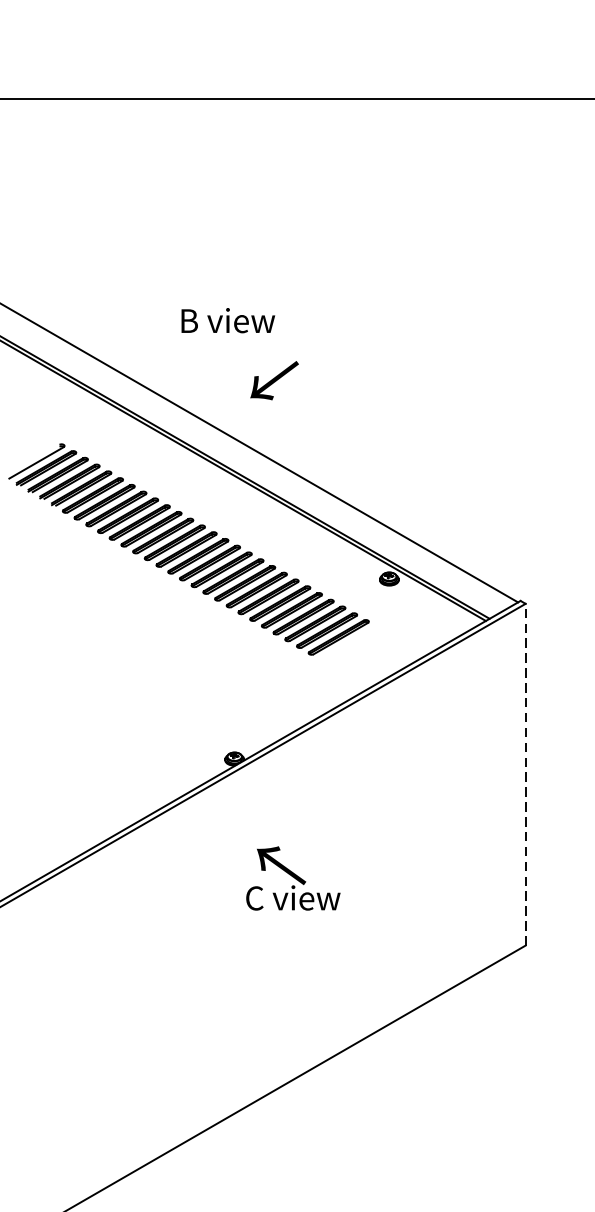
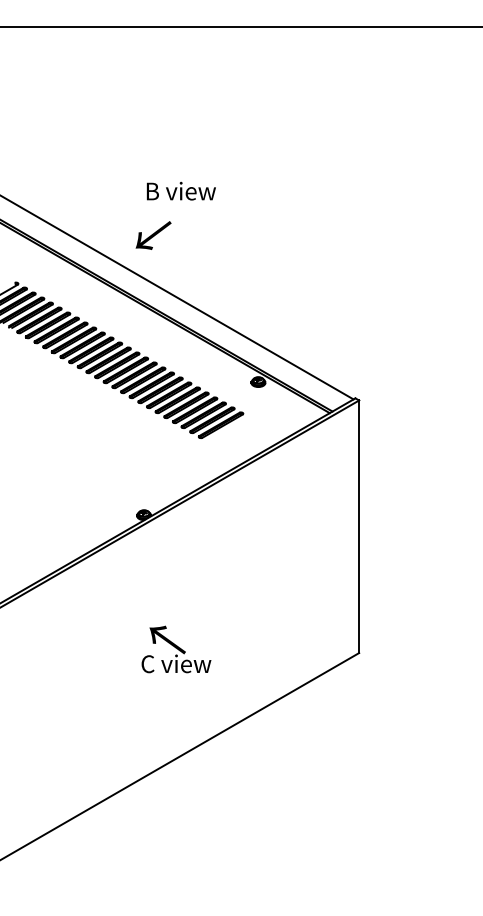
text: (228, 319) -> (181, 190), moved
text: (274, 380) -> (153, 235), moved
line: (526, 774) -> (359, 526), dashed -> solid
text: (293, 878) -> (176, 649), moved

